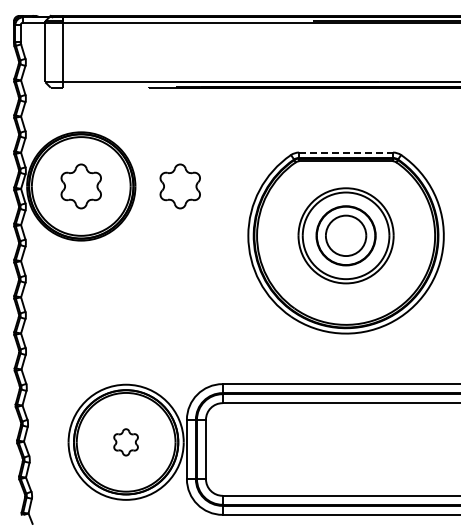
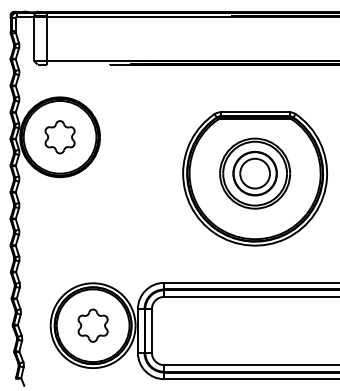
line: (346, 152) -> (255, 112), dashed -> solid
part: (179, 186) -> (132, 137), removed
part: (125, 442) -> (92, 325), size x1.67

